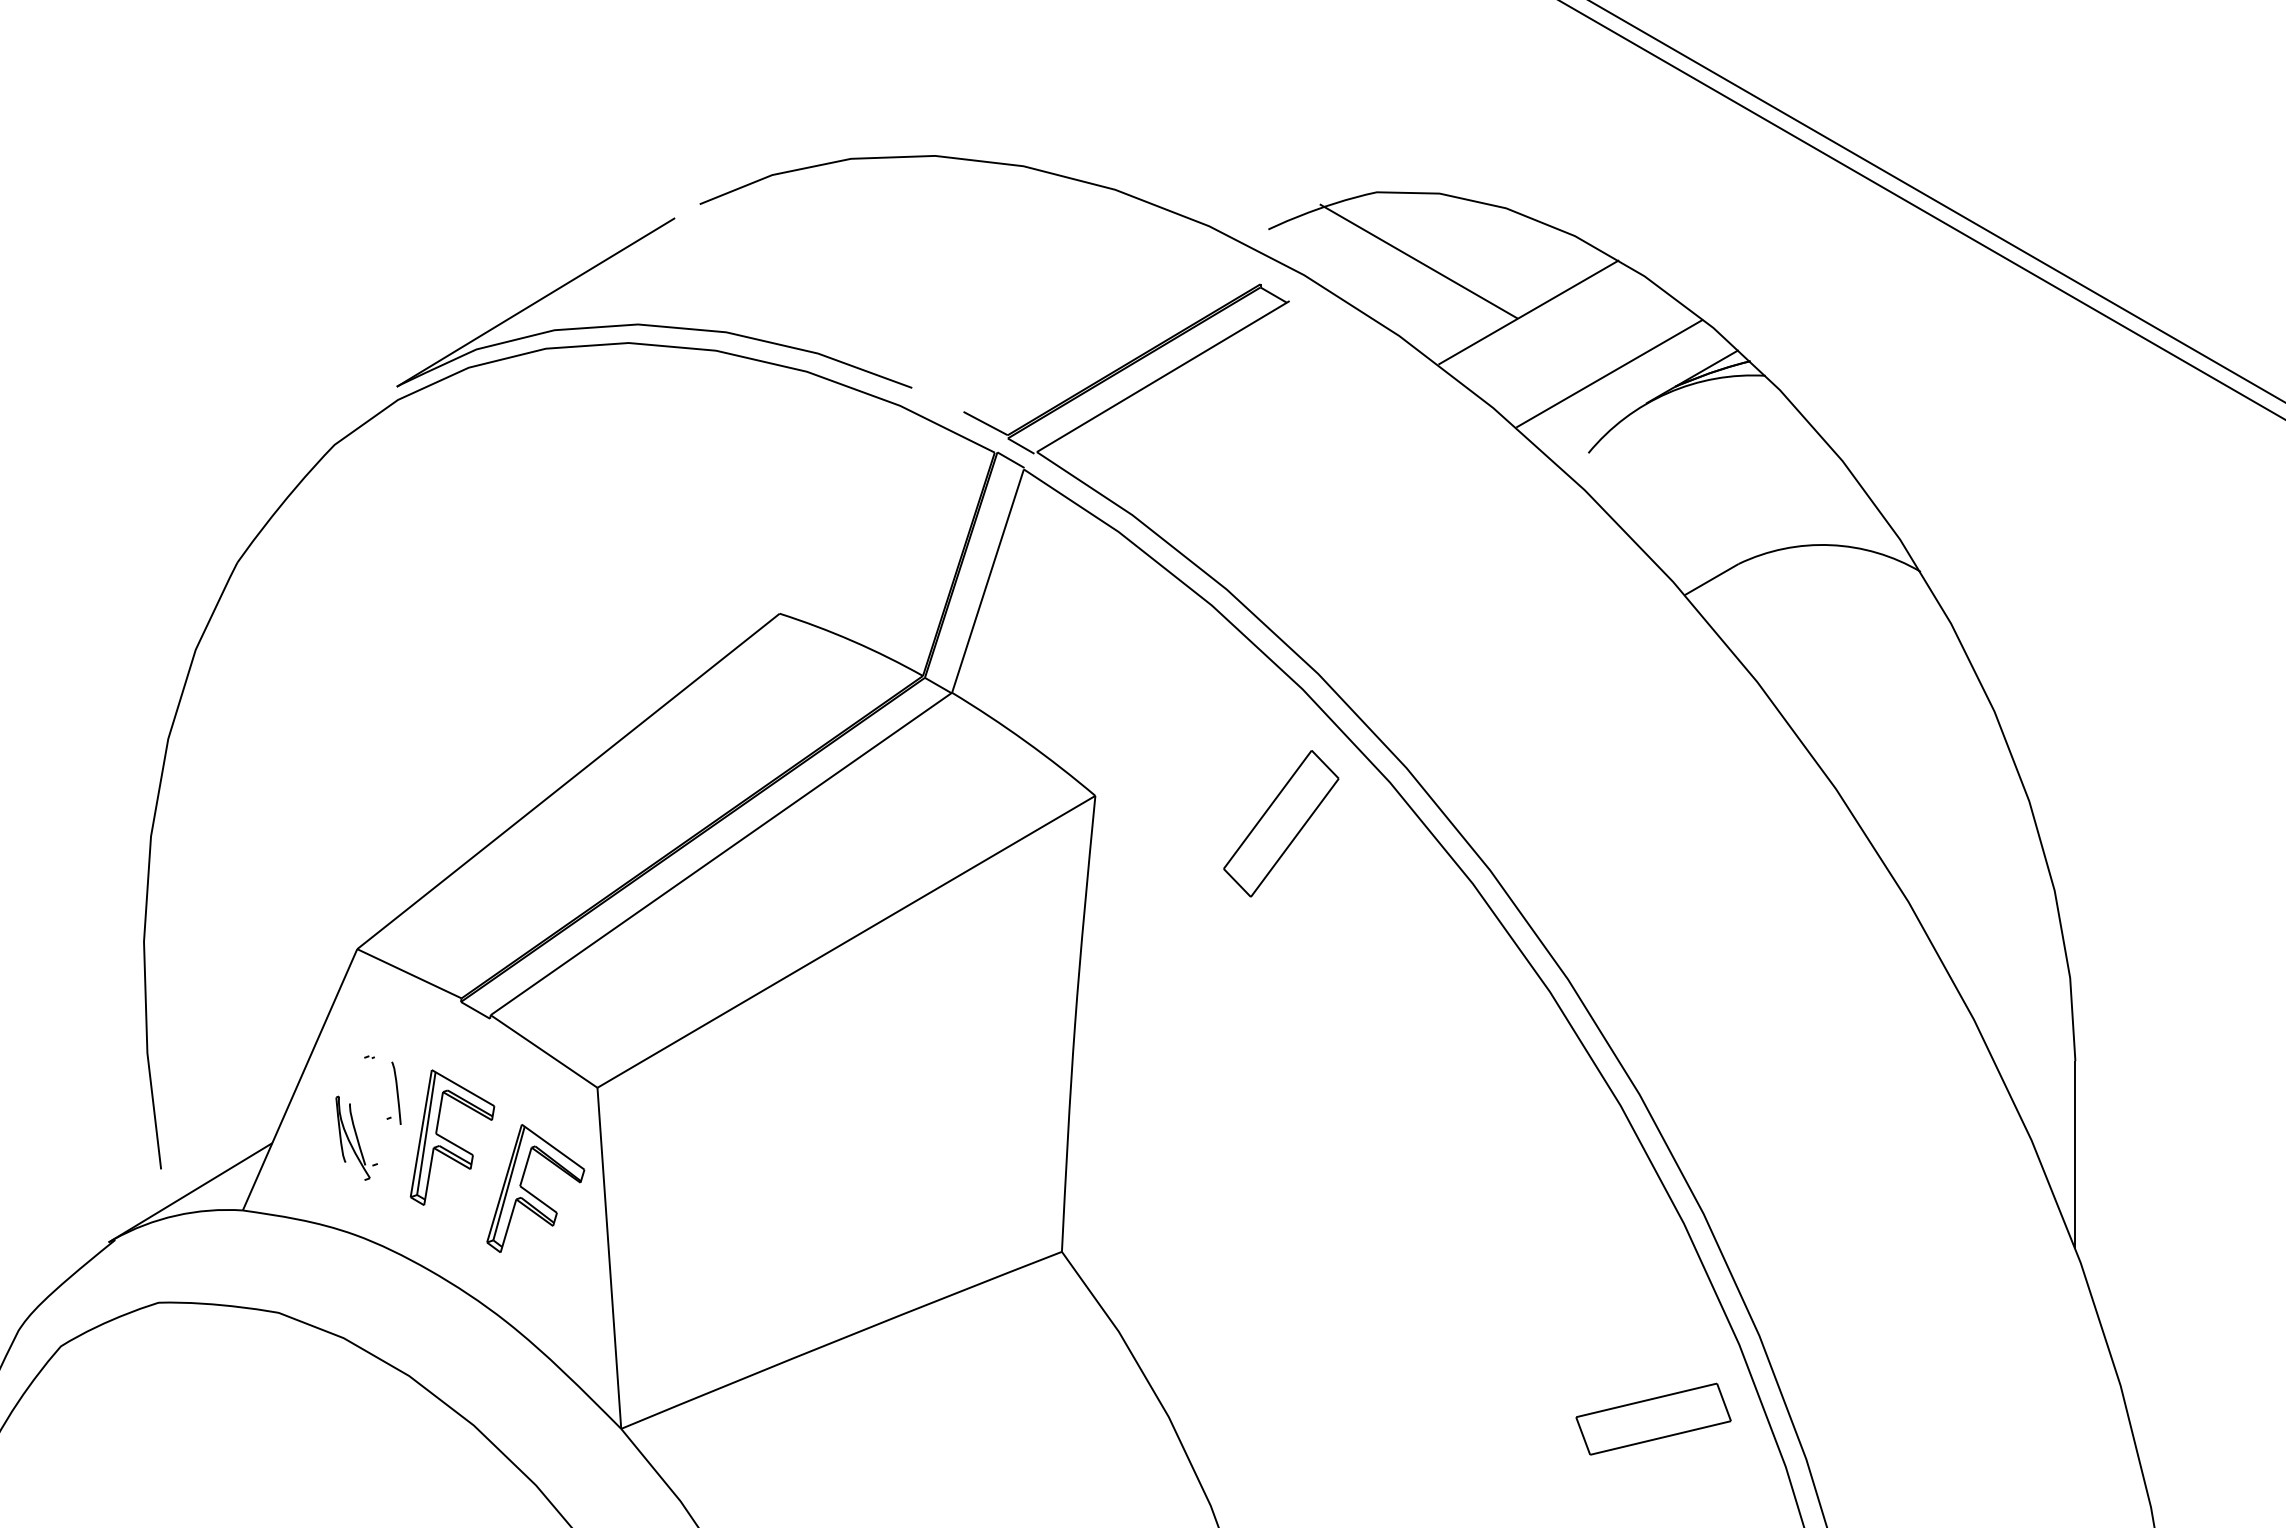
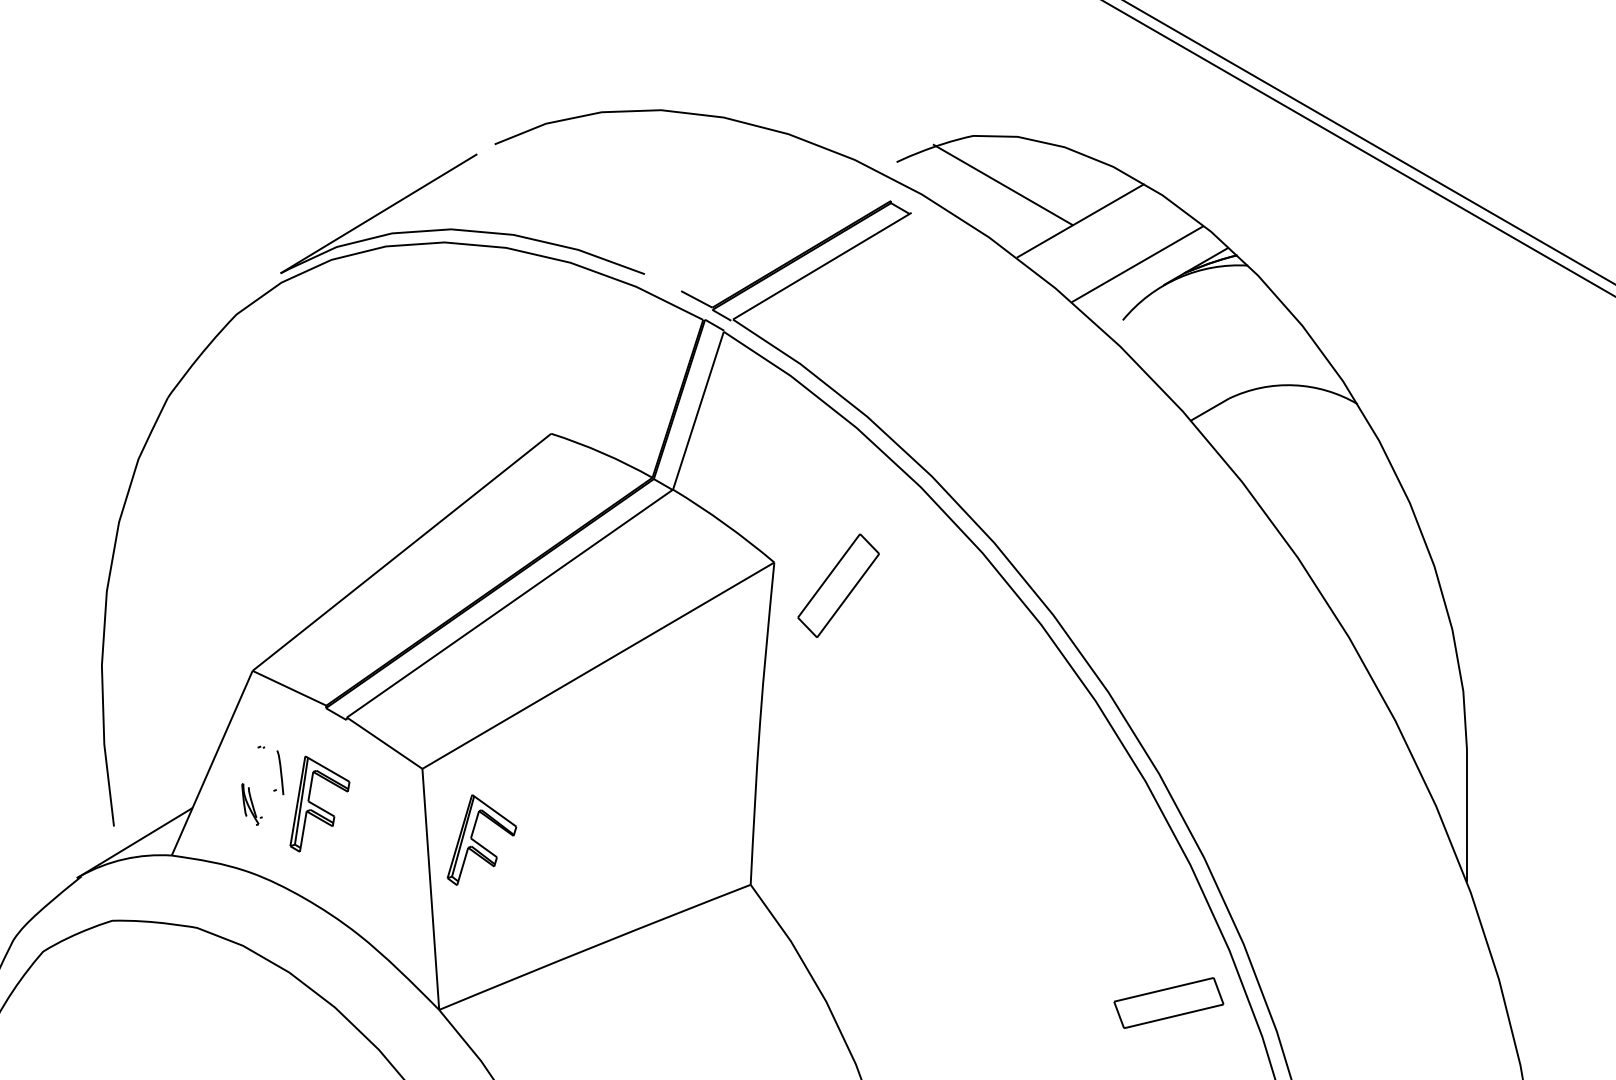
part: (1281, 823) -> (838, 585), moved
part: (356, 1137) -> (252, 803), size x0.7
part: (533, 1194) -> (480, 844), moved

